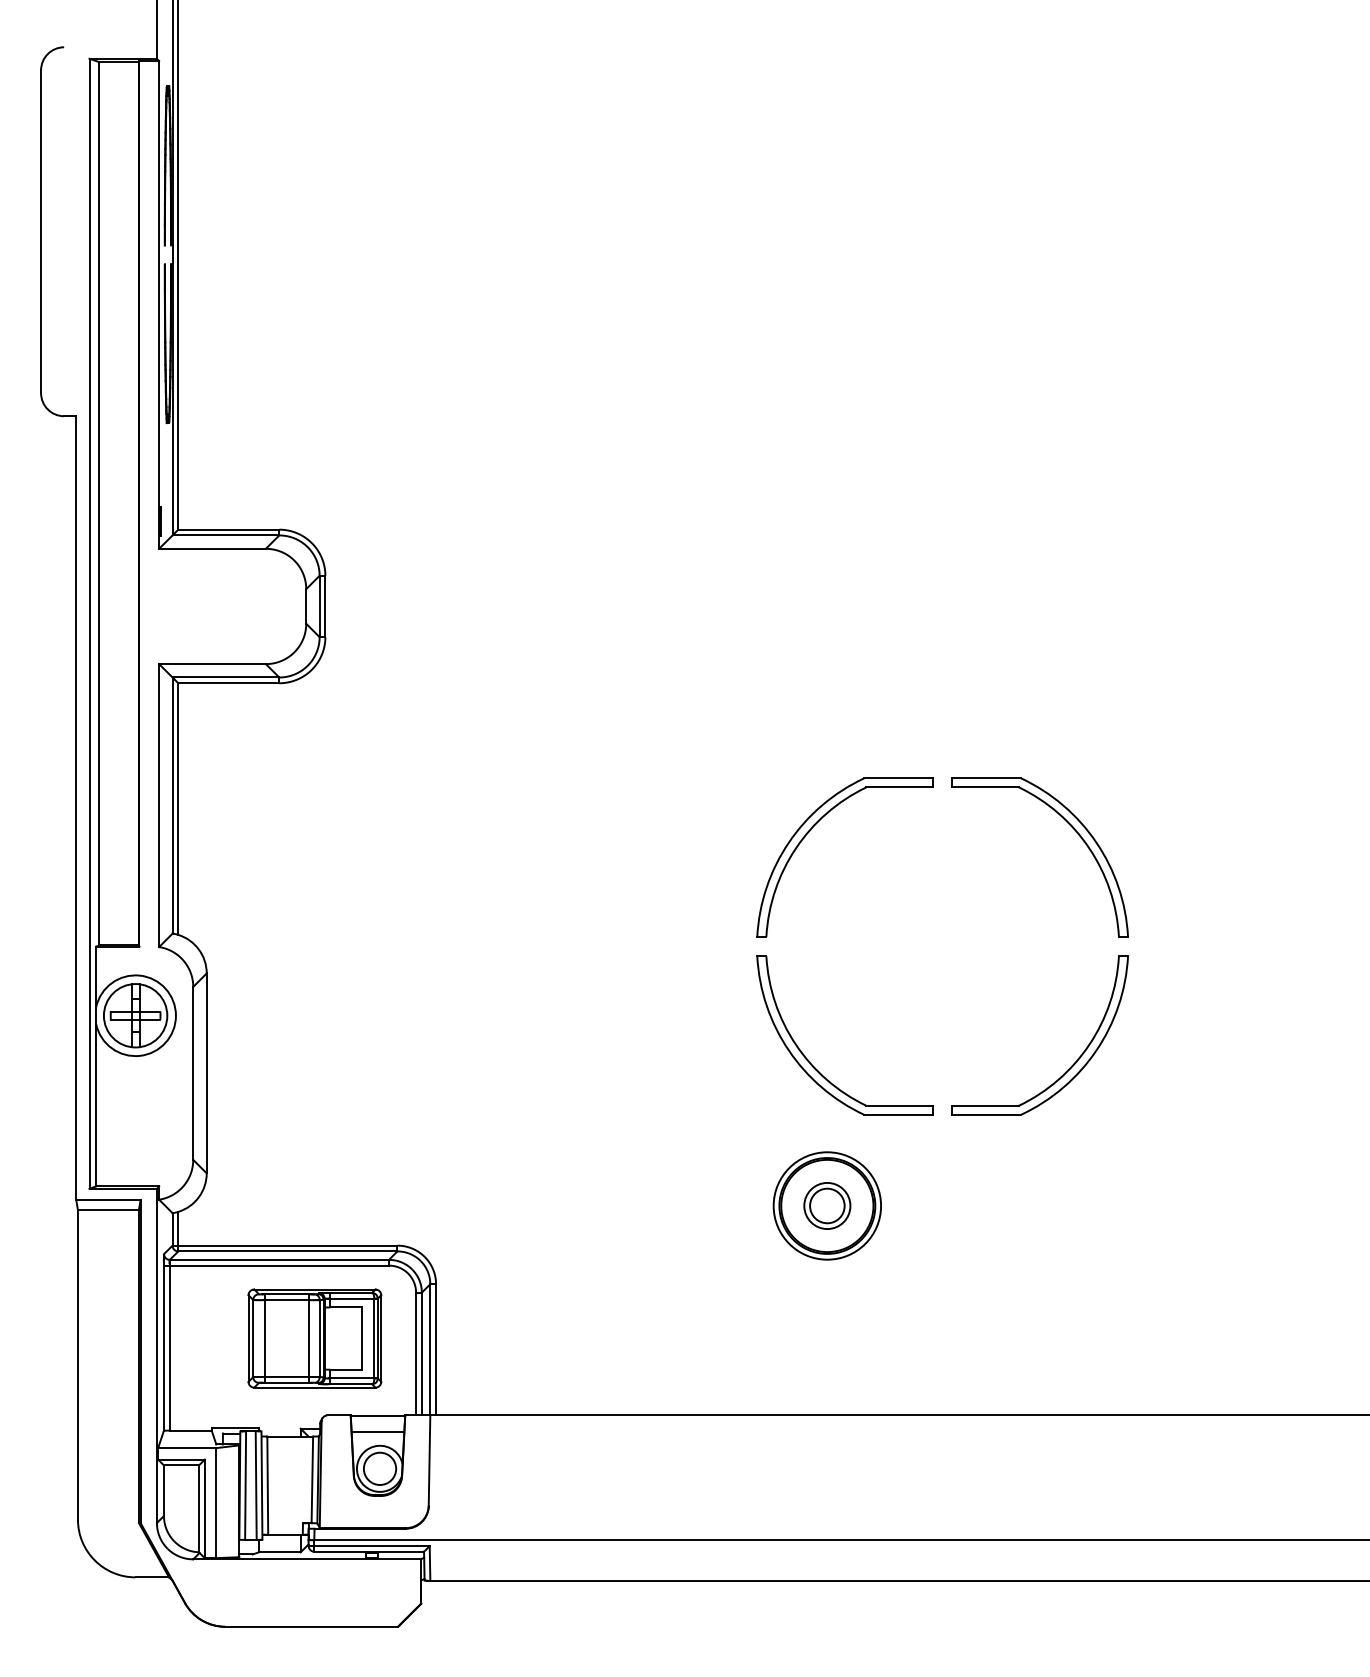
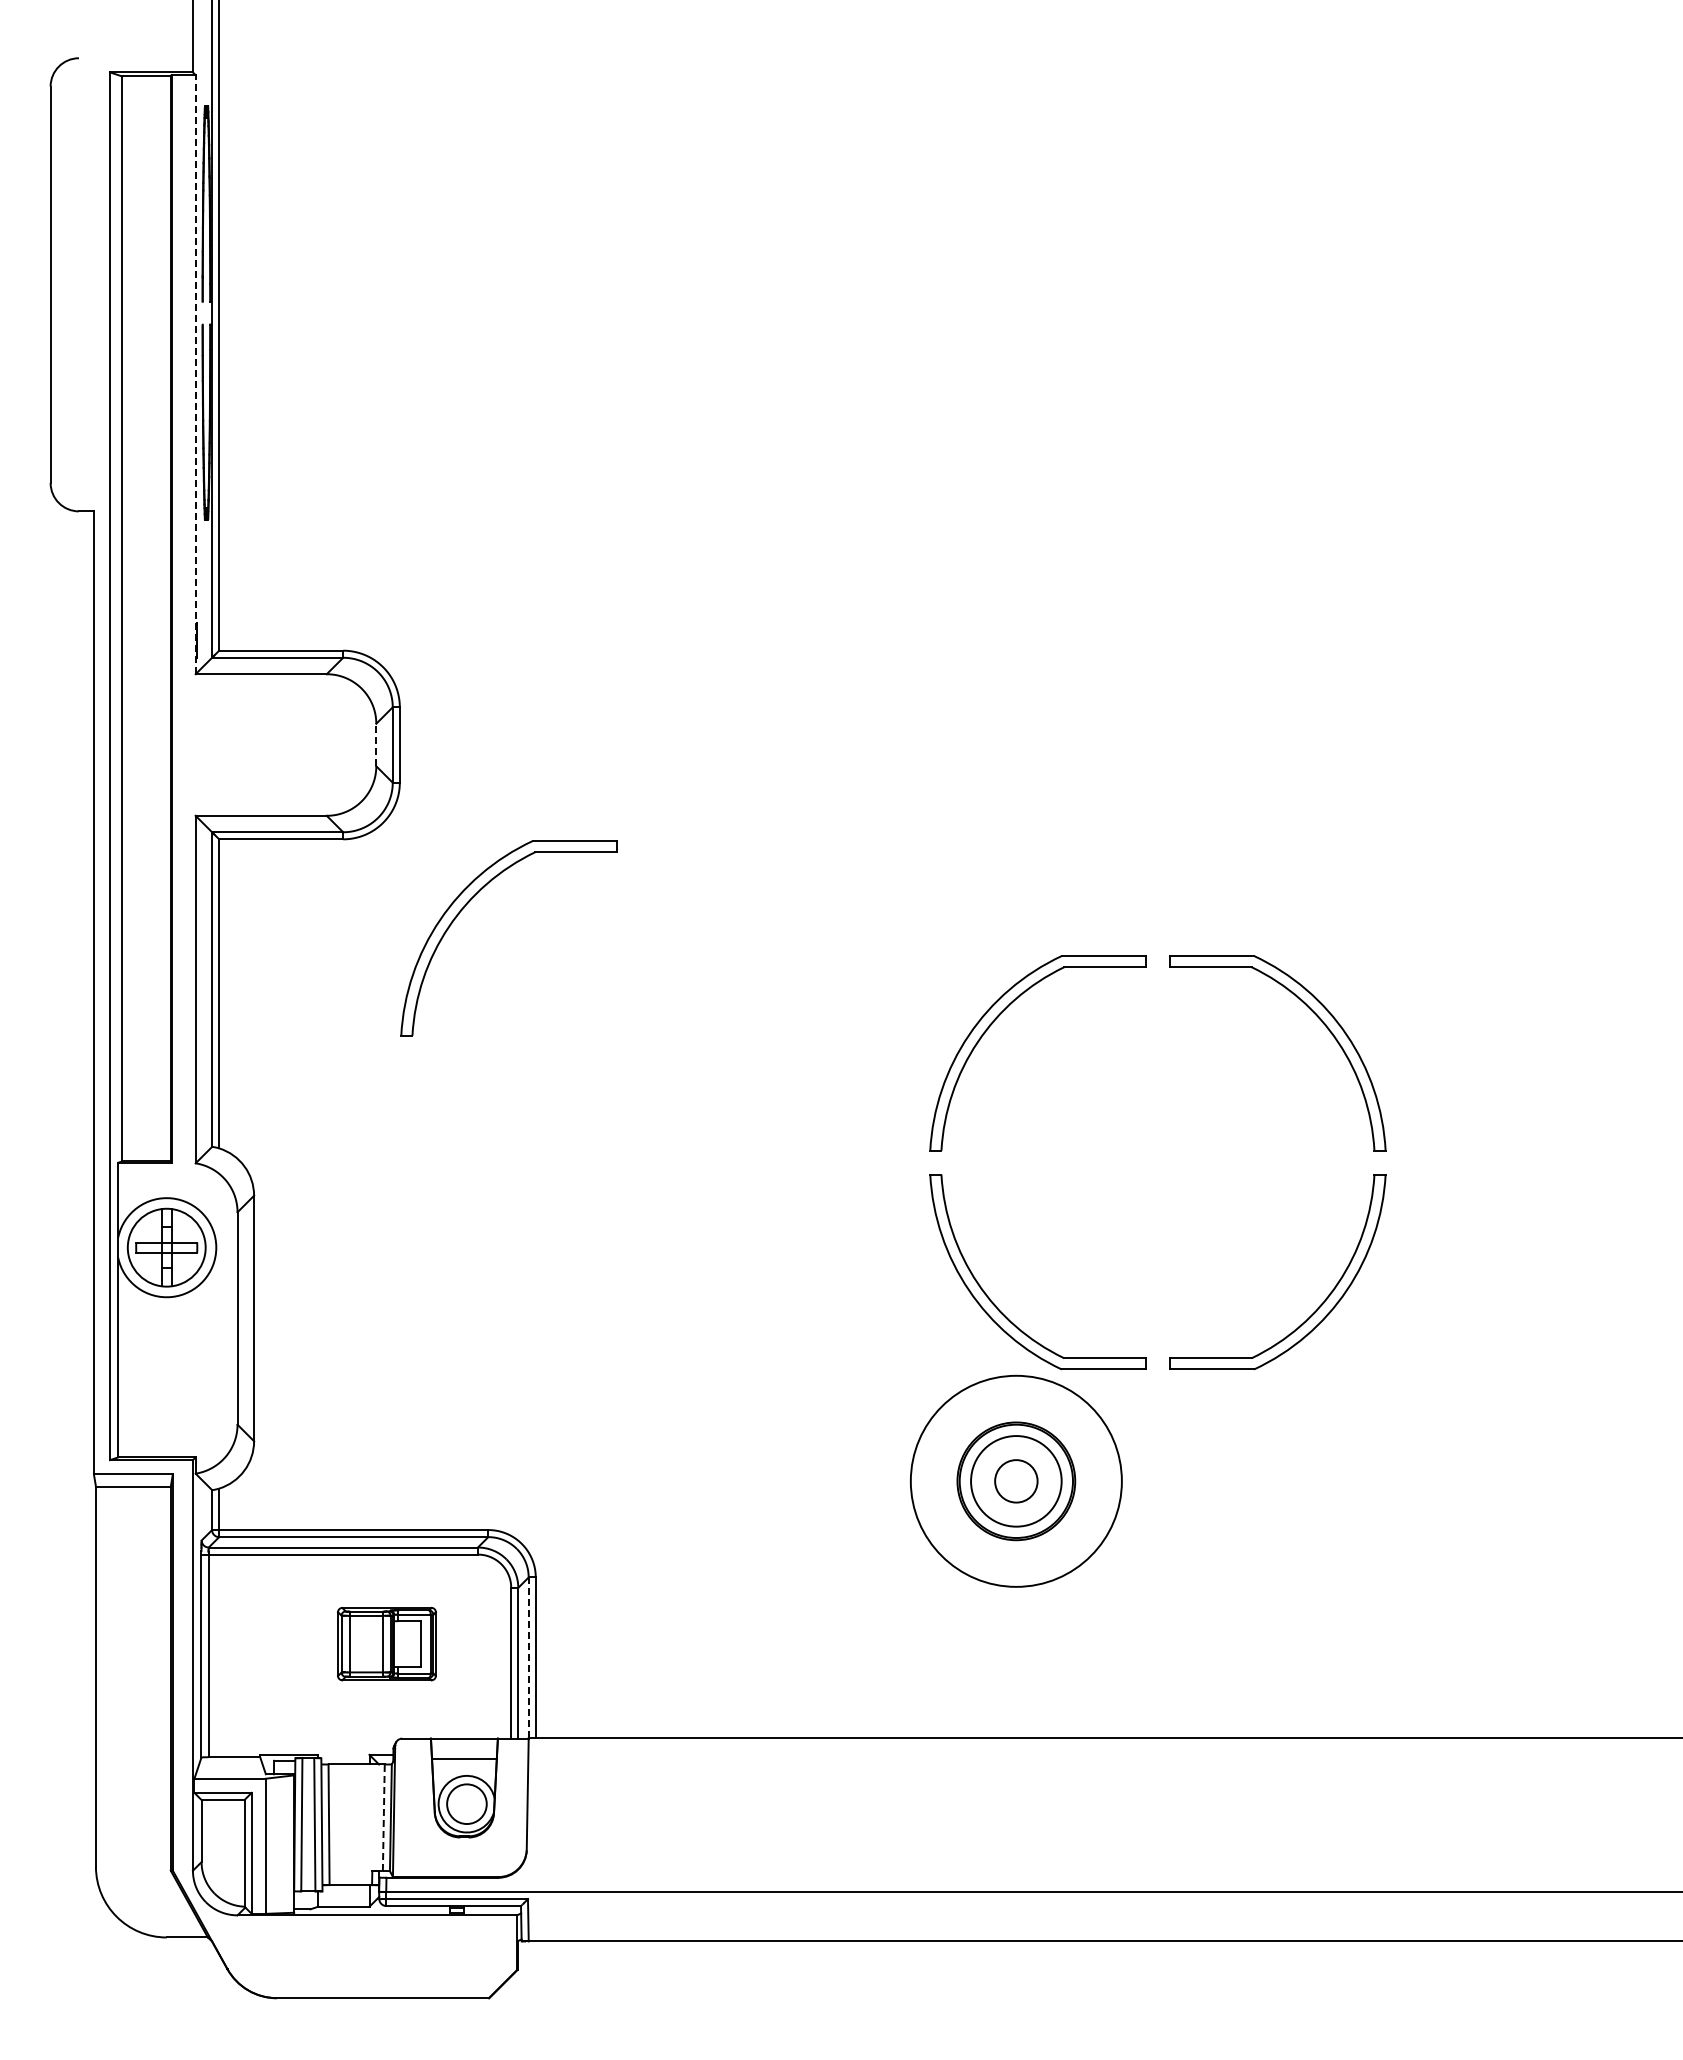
line: (159, 304) -> (195, 374), solid -> dashed
line: (306, 606) -> (376, 744), solid -> dashed
part: (383, 733) -> (471, 900), added
circle: (827, 1206) -> (1016, 1481), size x1.6
circle: (827, 1206) -> (1016, 1481), size x1.6
part: (314, 1338) -> (386, 1643), size x0.6
line: (430, 1350) -> (528, 1658), solid -> dashed
line: (312, 1479) -> (383, 1817), solid -> dashed

